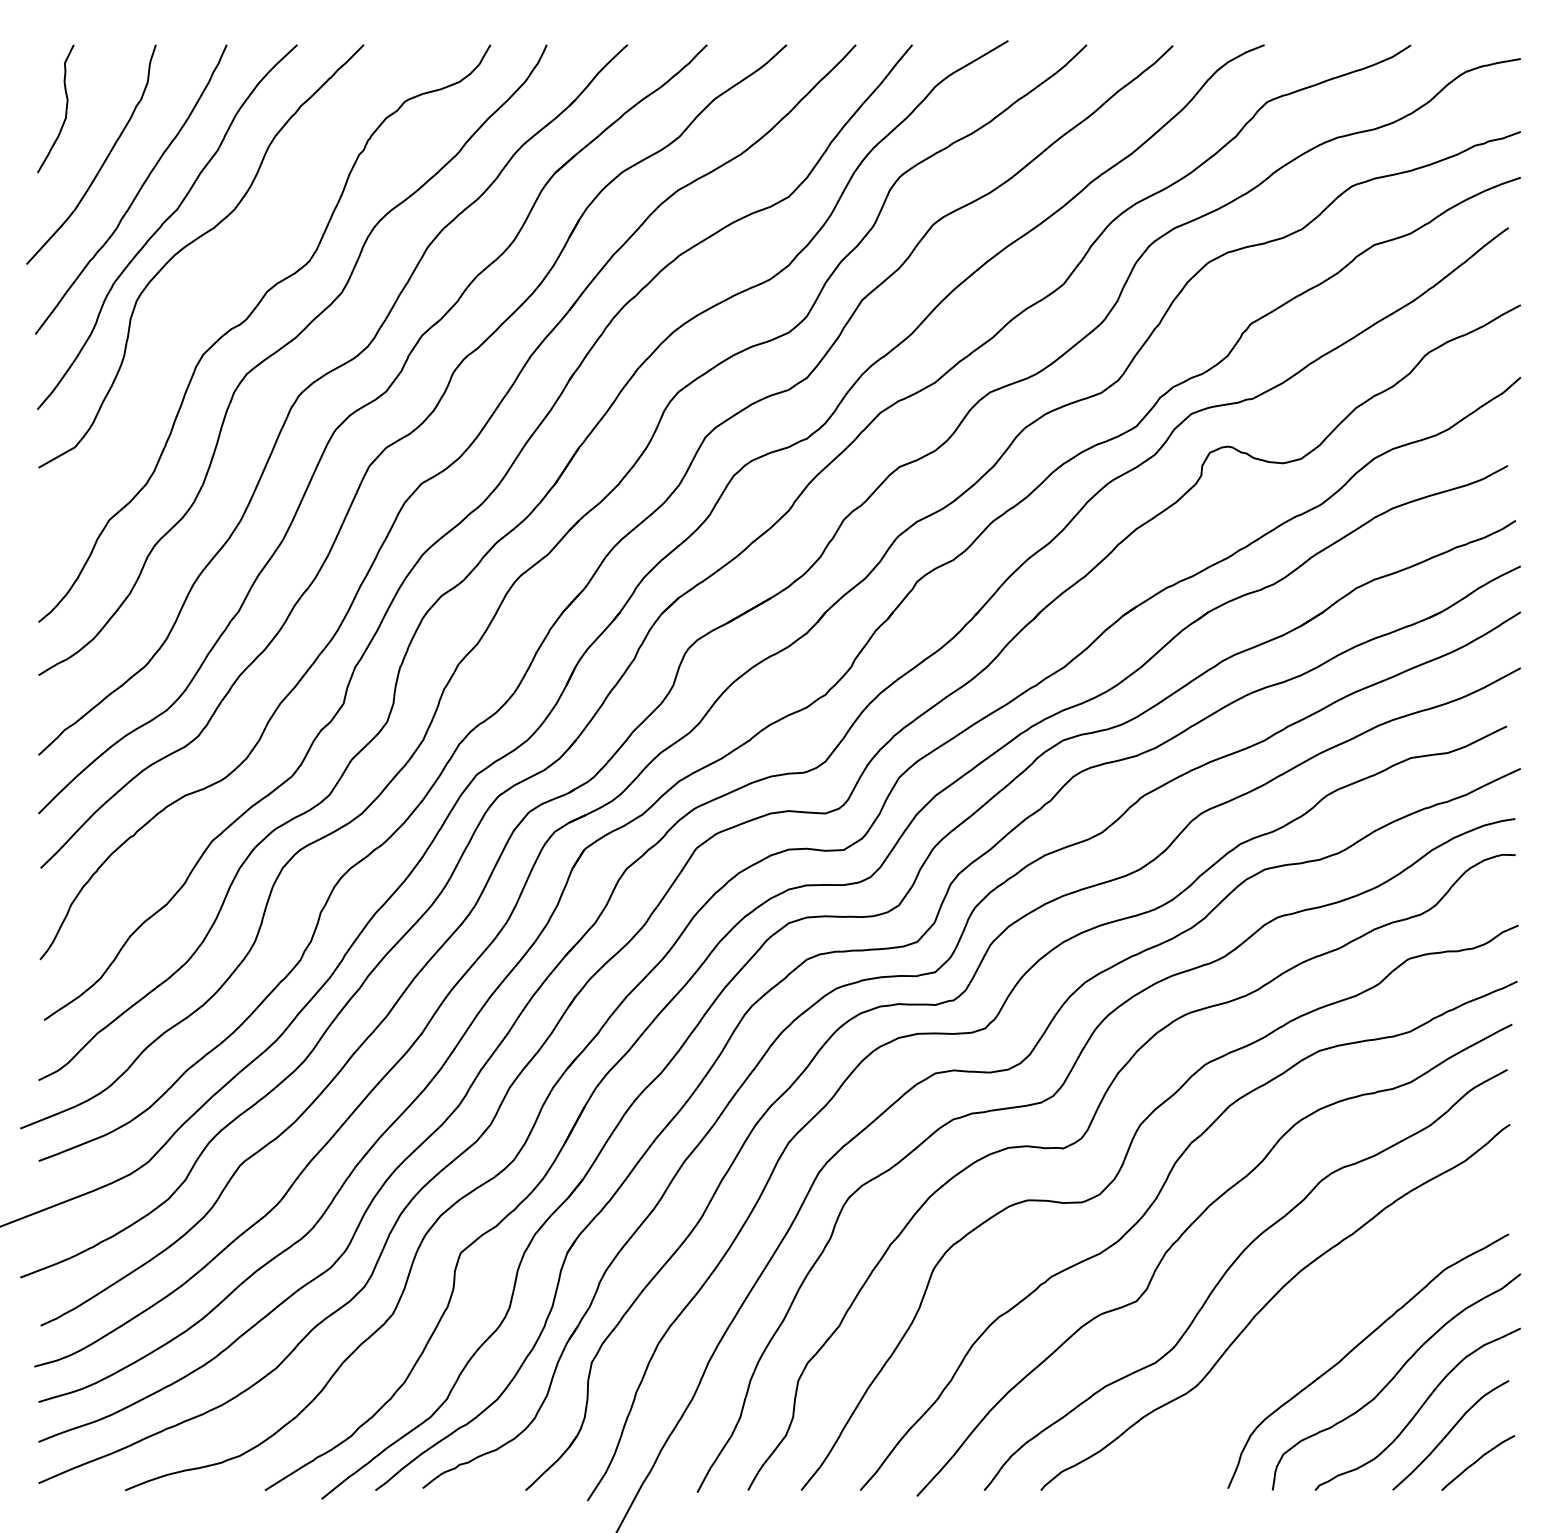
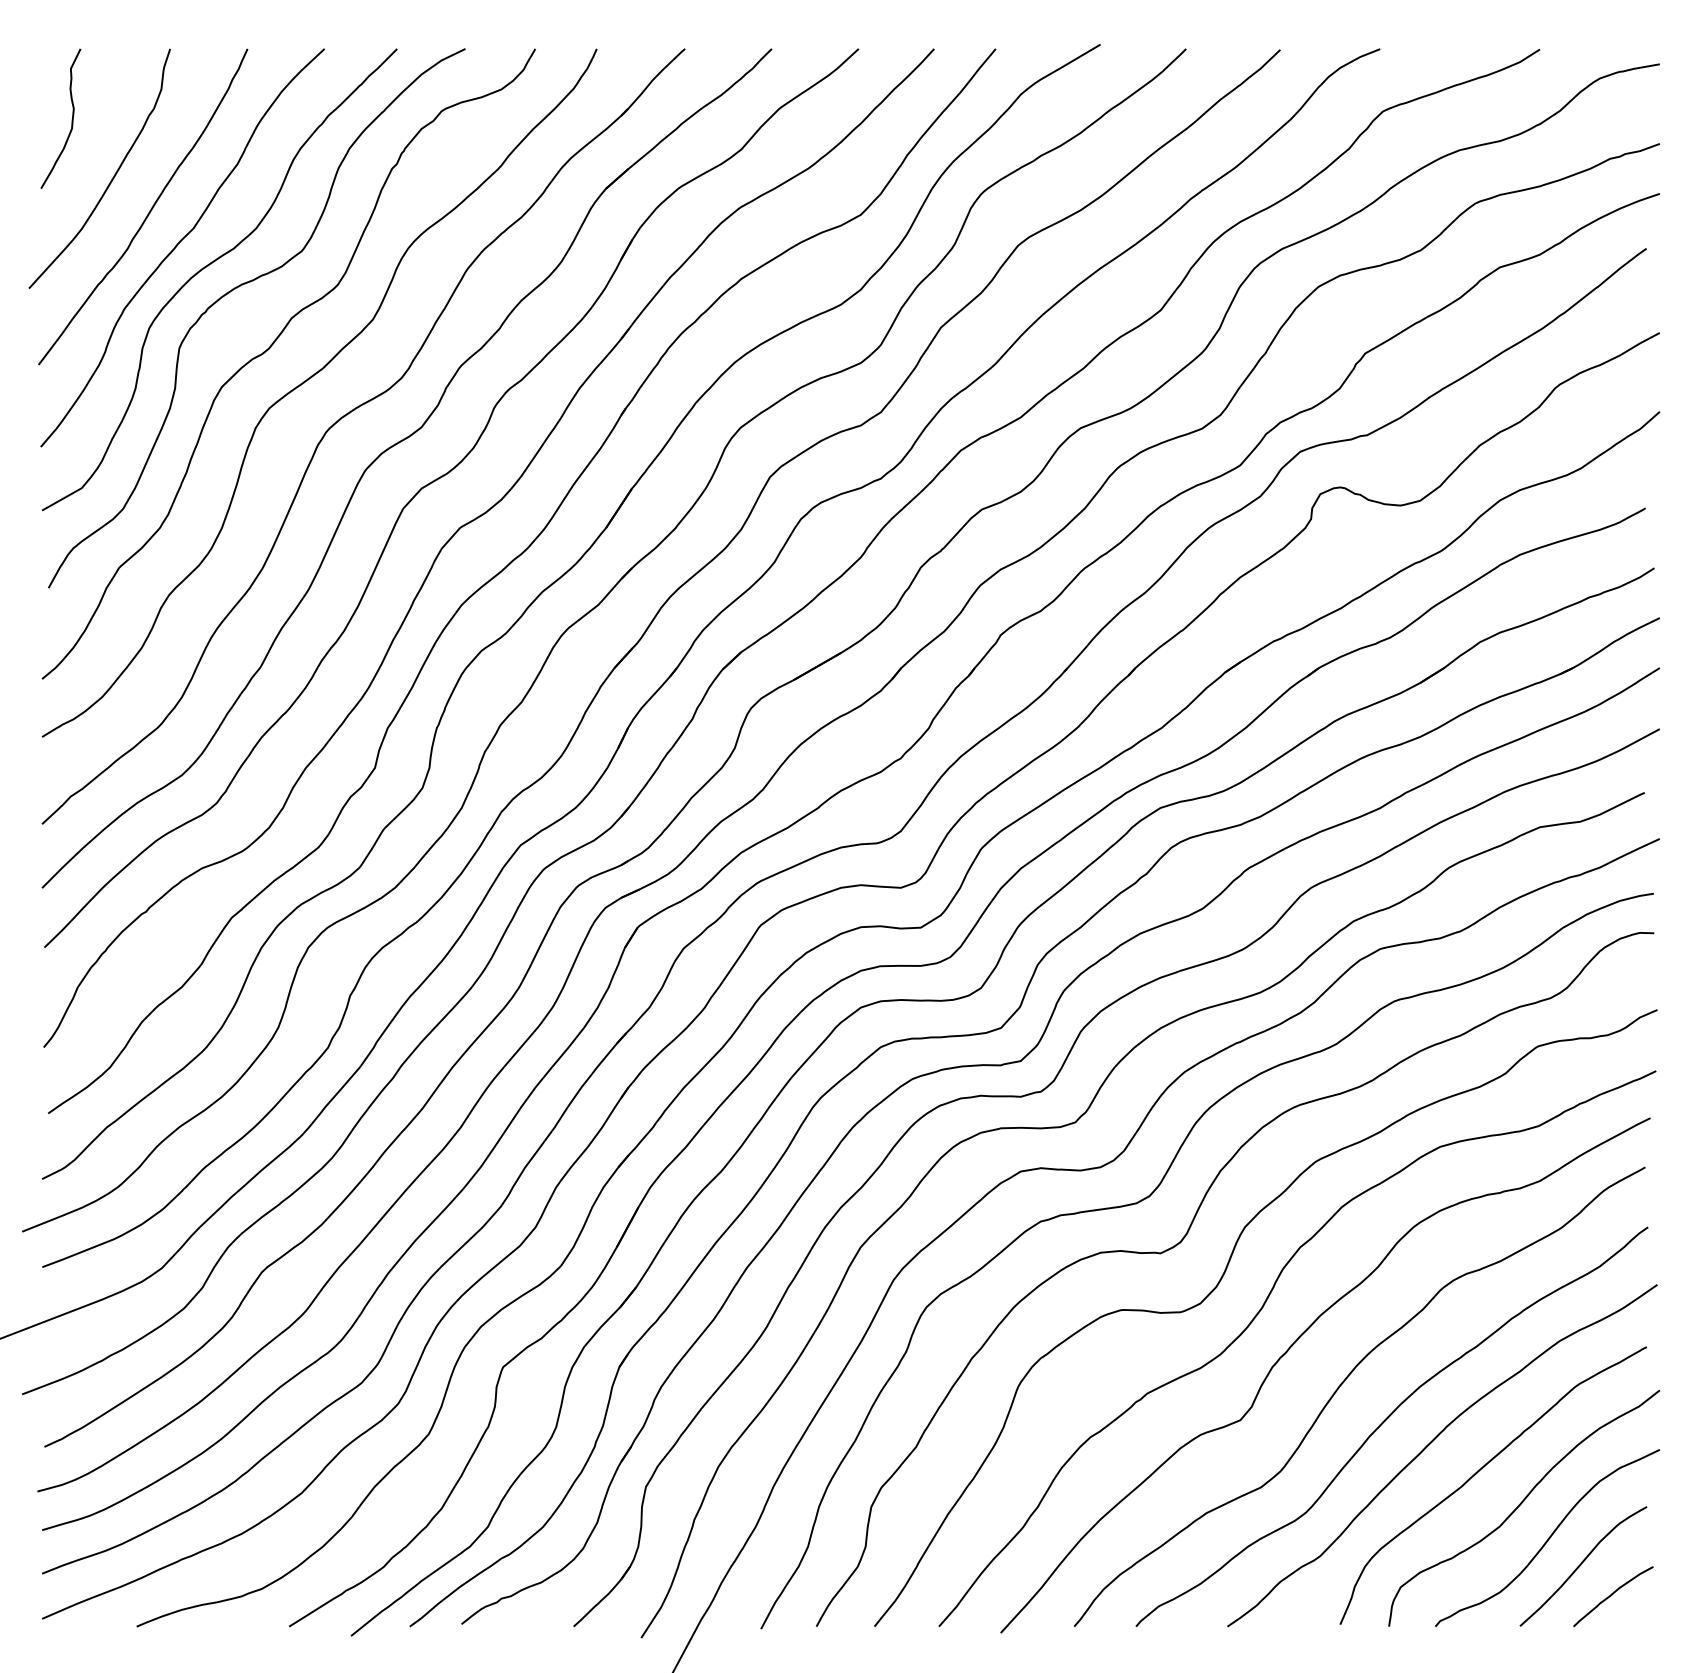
curve: (219, 263) -> (239, 287), added
curve: (1311, 1322) -> (1431, 1443), added

